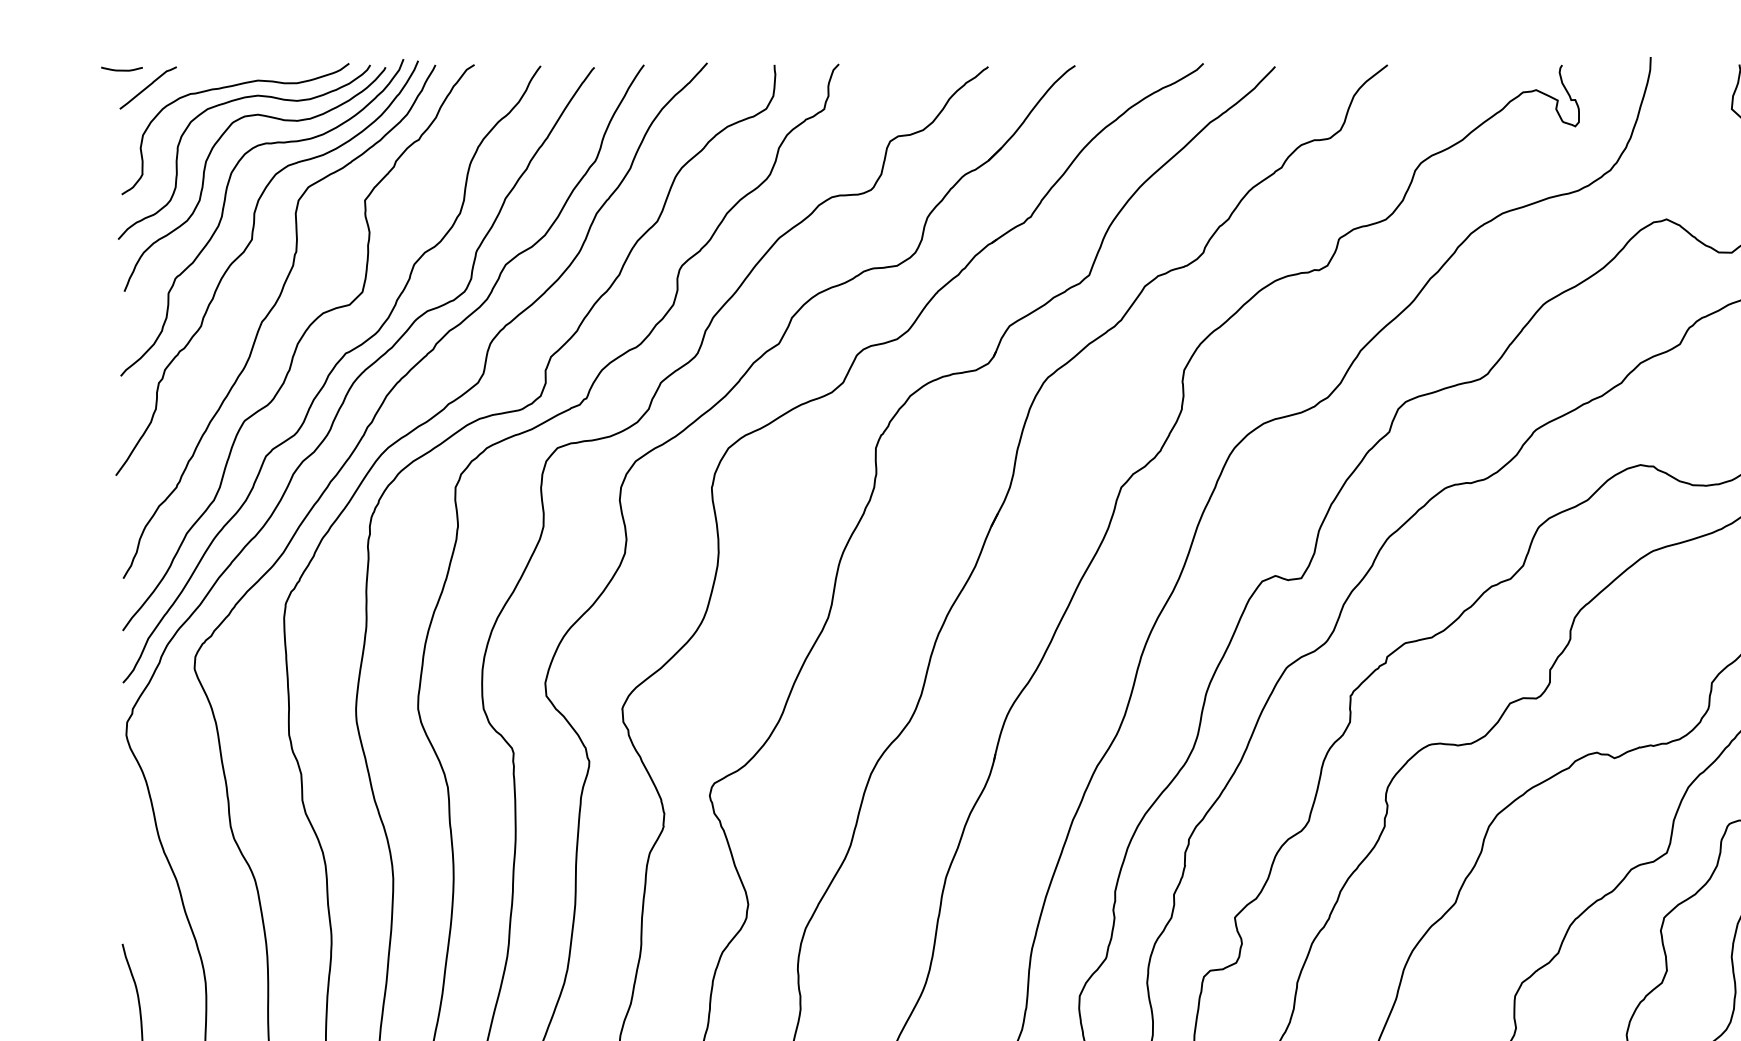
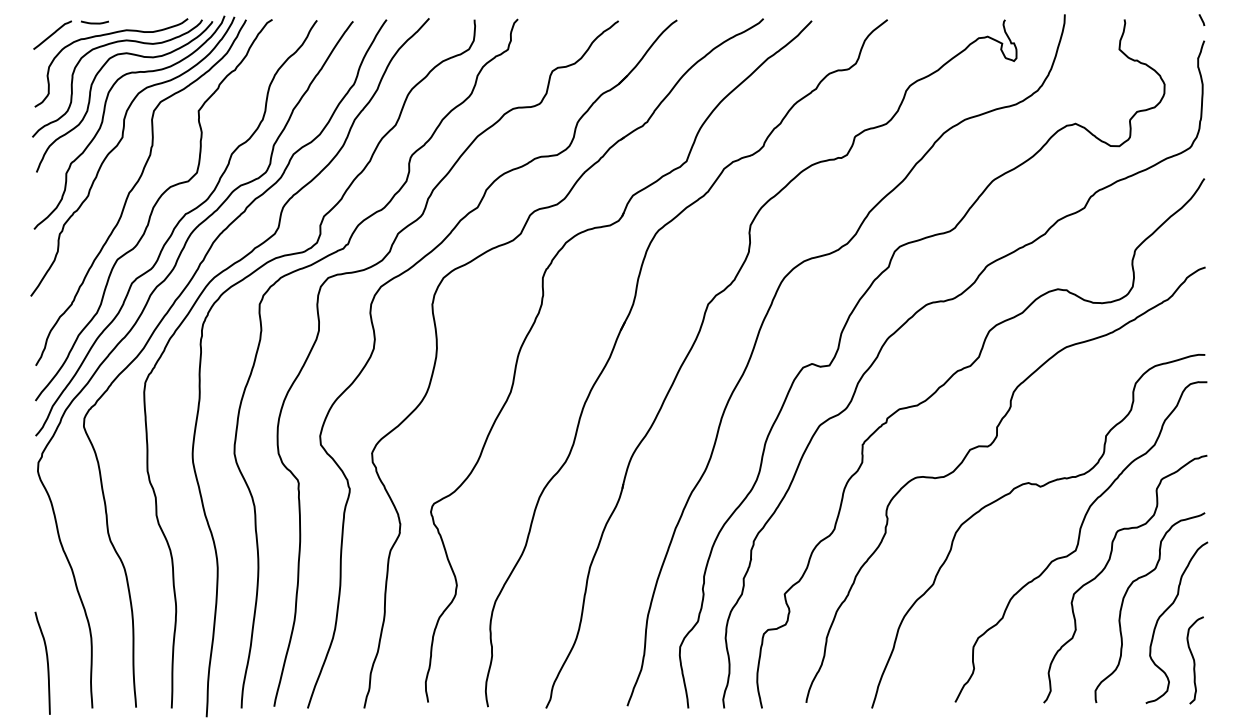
curve: (121, 69) -> (94, 22), moved

